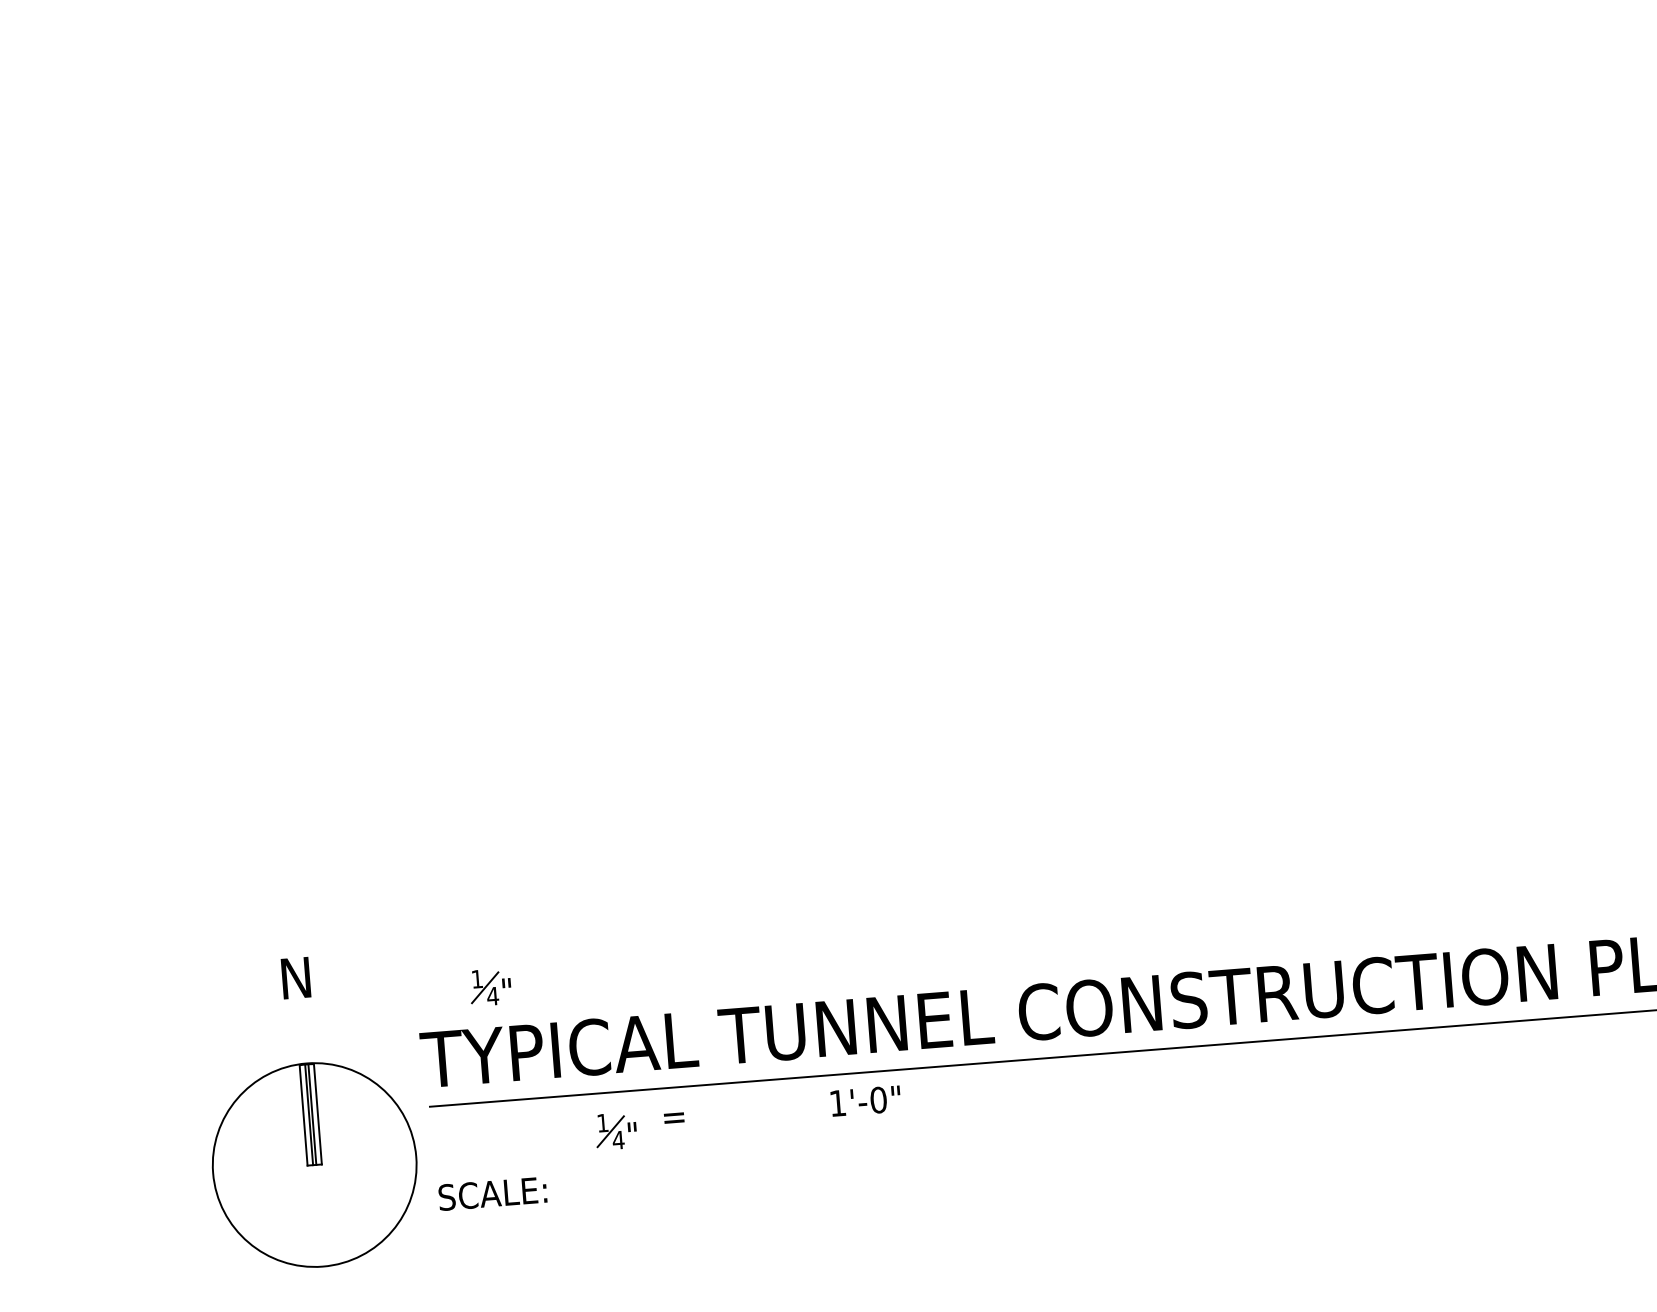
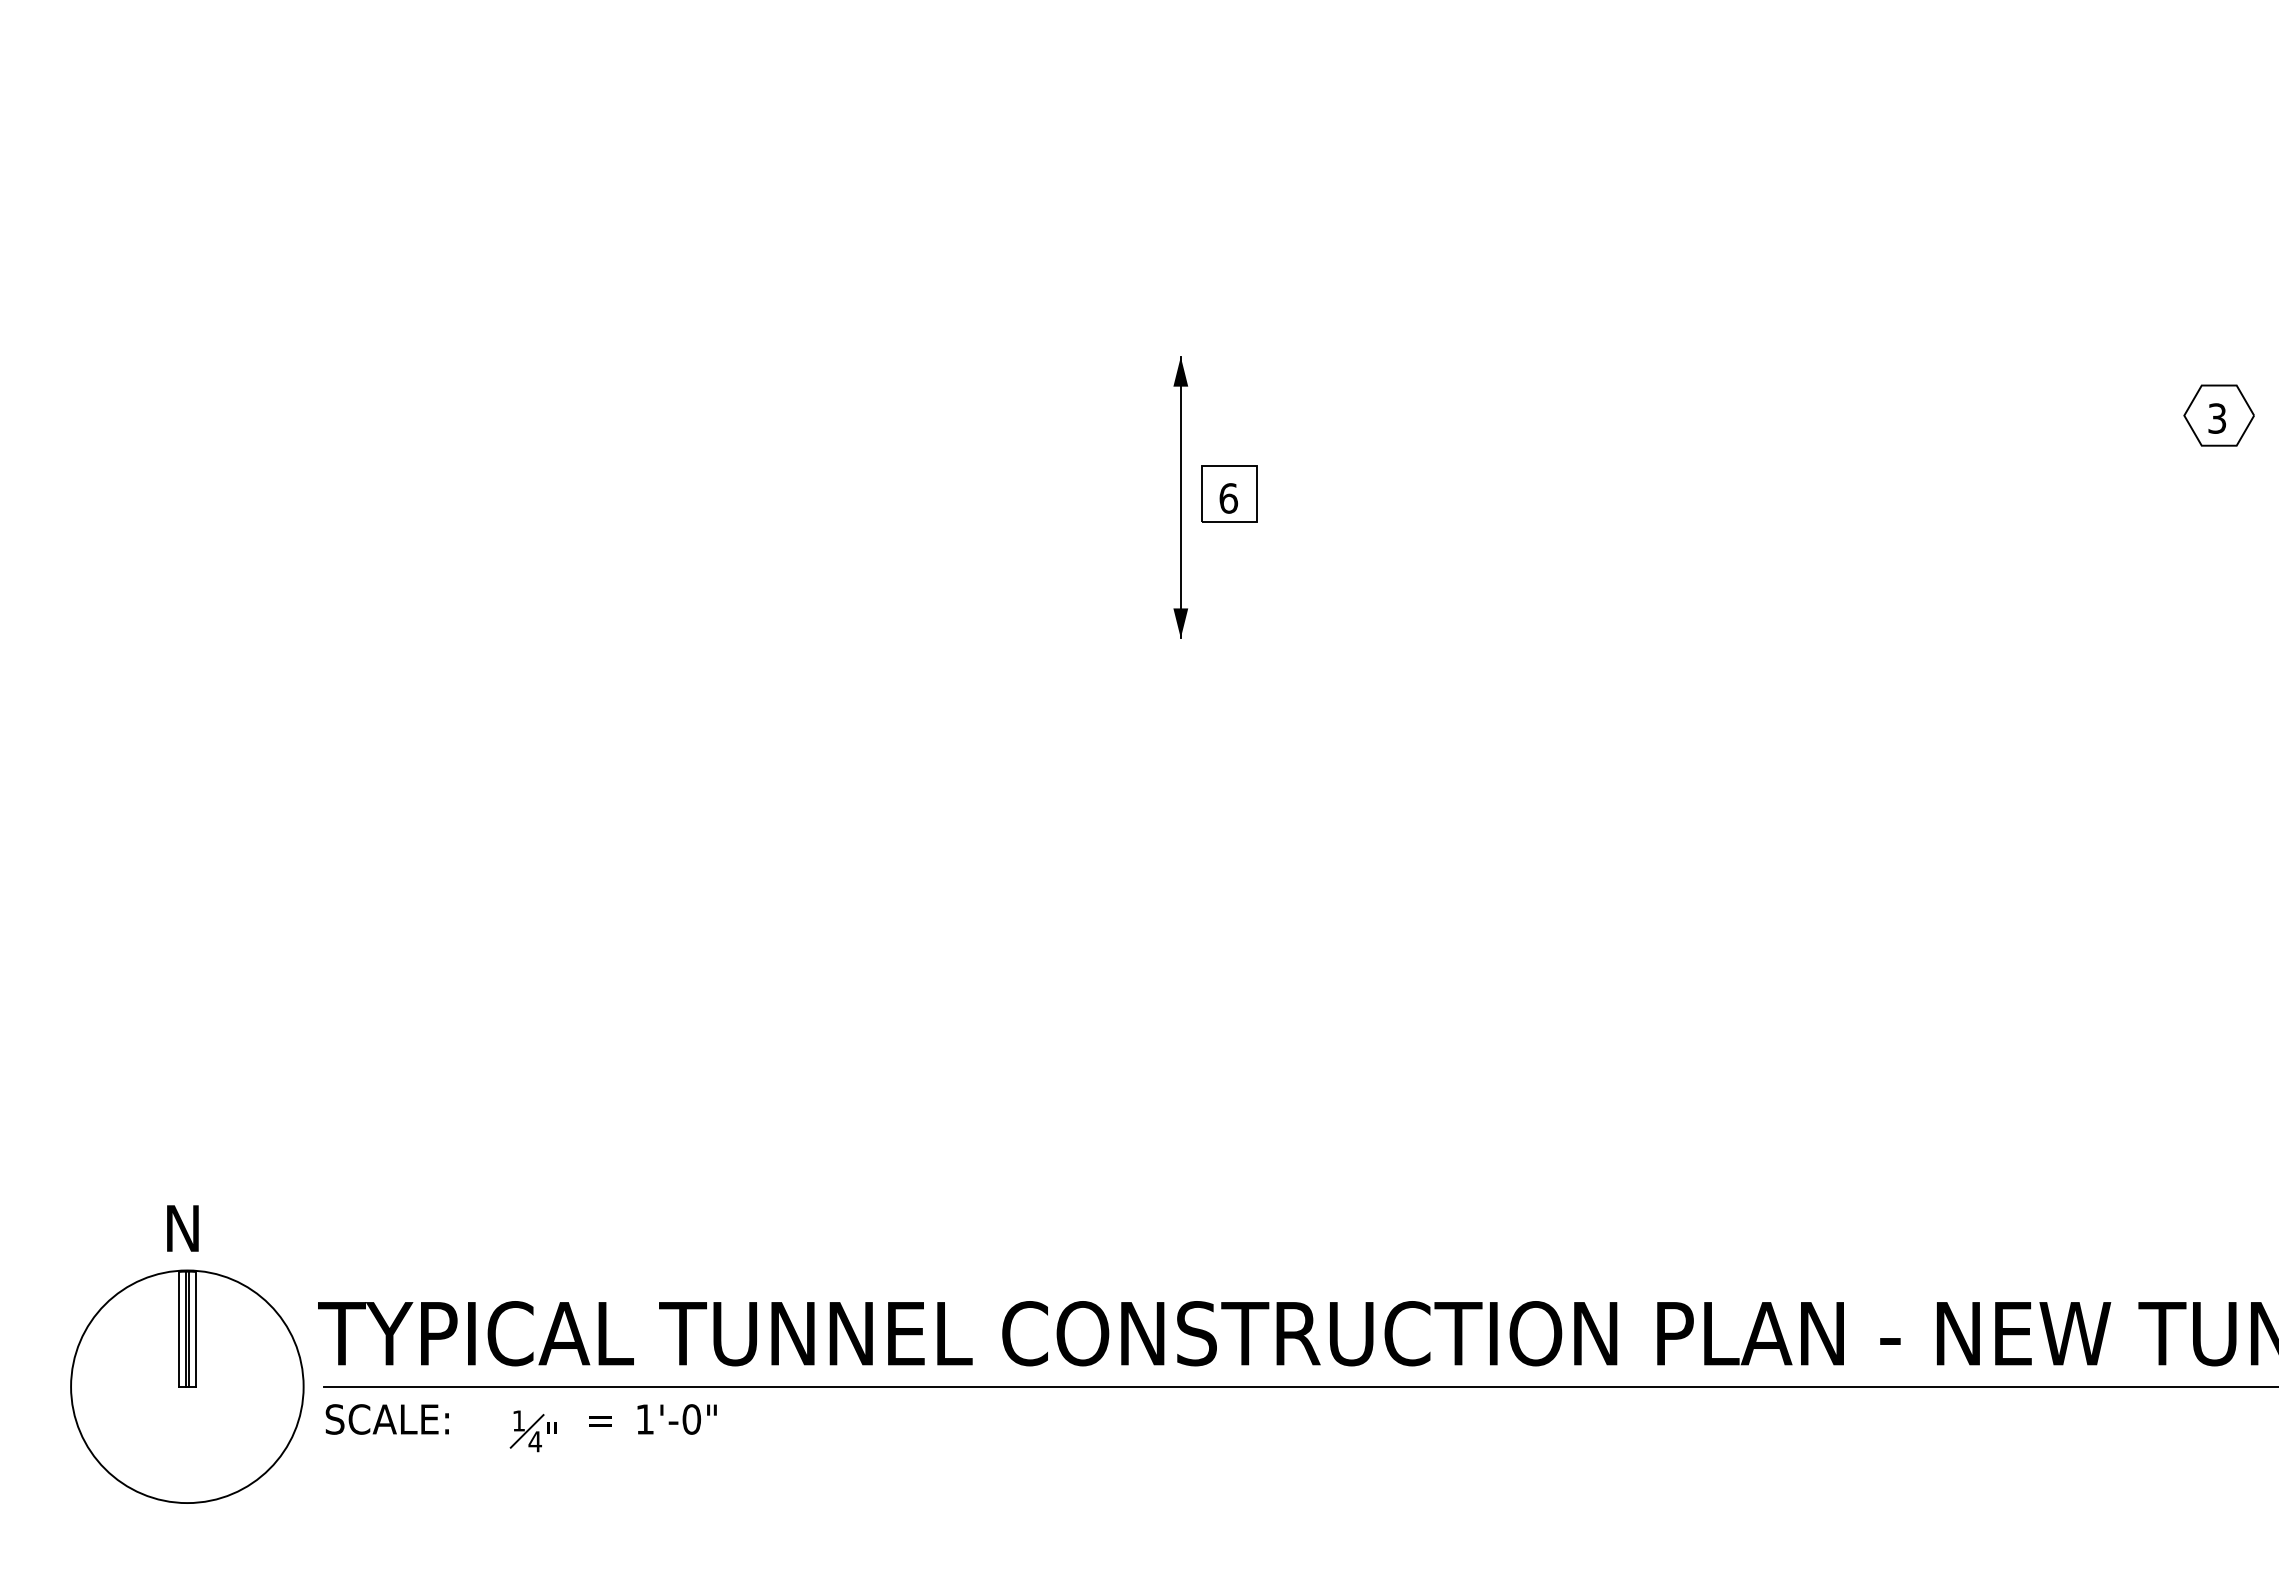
part: (1159, 264) -> (1229, 493), added
part: (1117, 271) -> (1180, 497), added
part: (489, 987) -> (402, 1256), removed
text: (865, 1101) -> (676, 1419), moved
part: (314, 1164) -> (187, 1386), moved
text: (492, 1193) -> (386, 1419), moved

